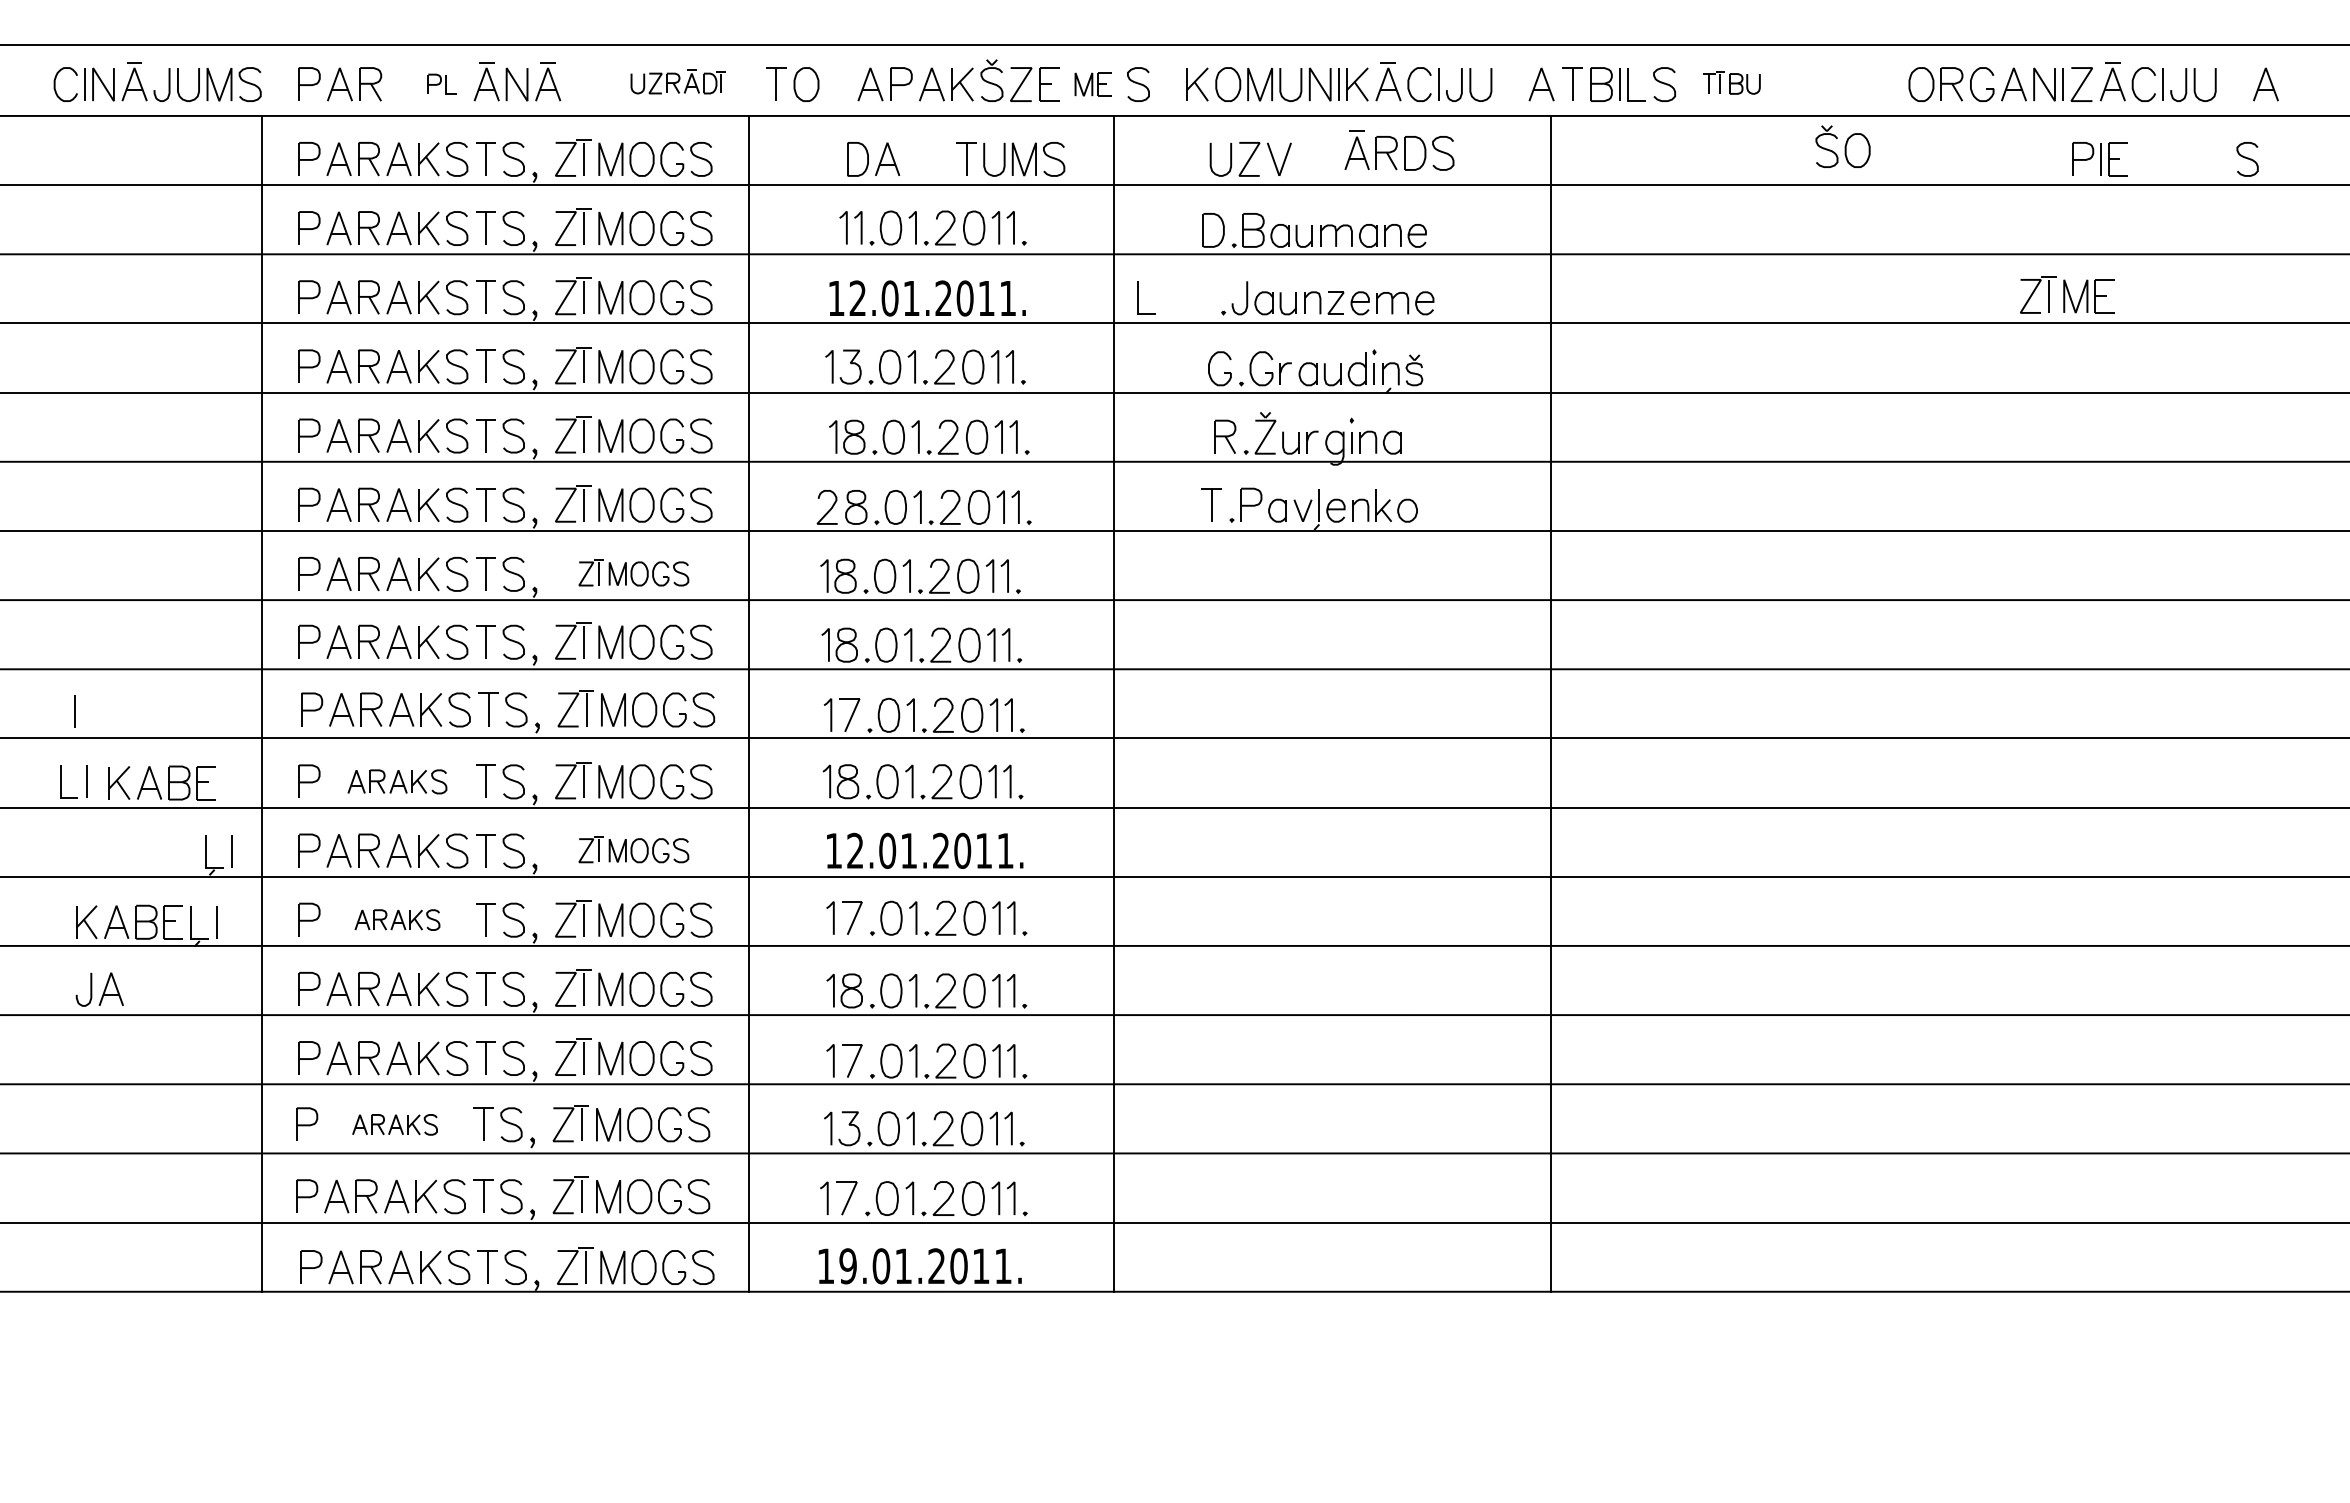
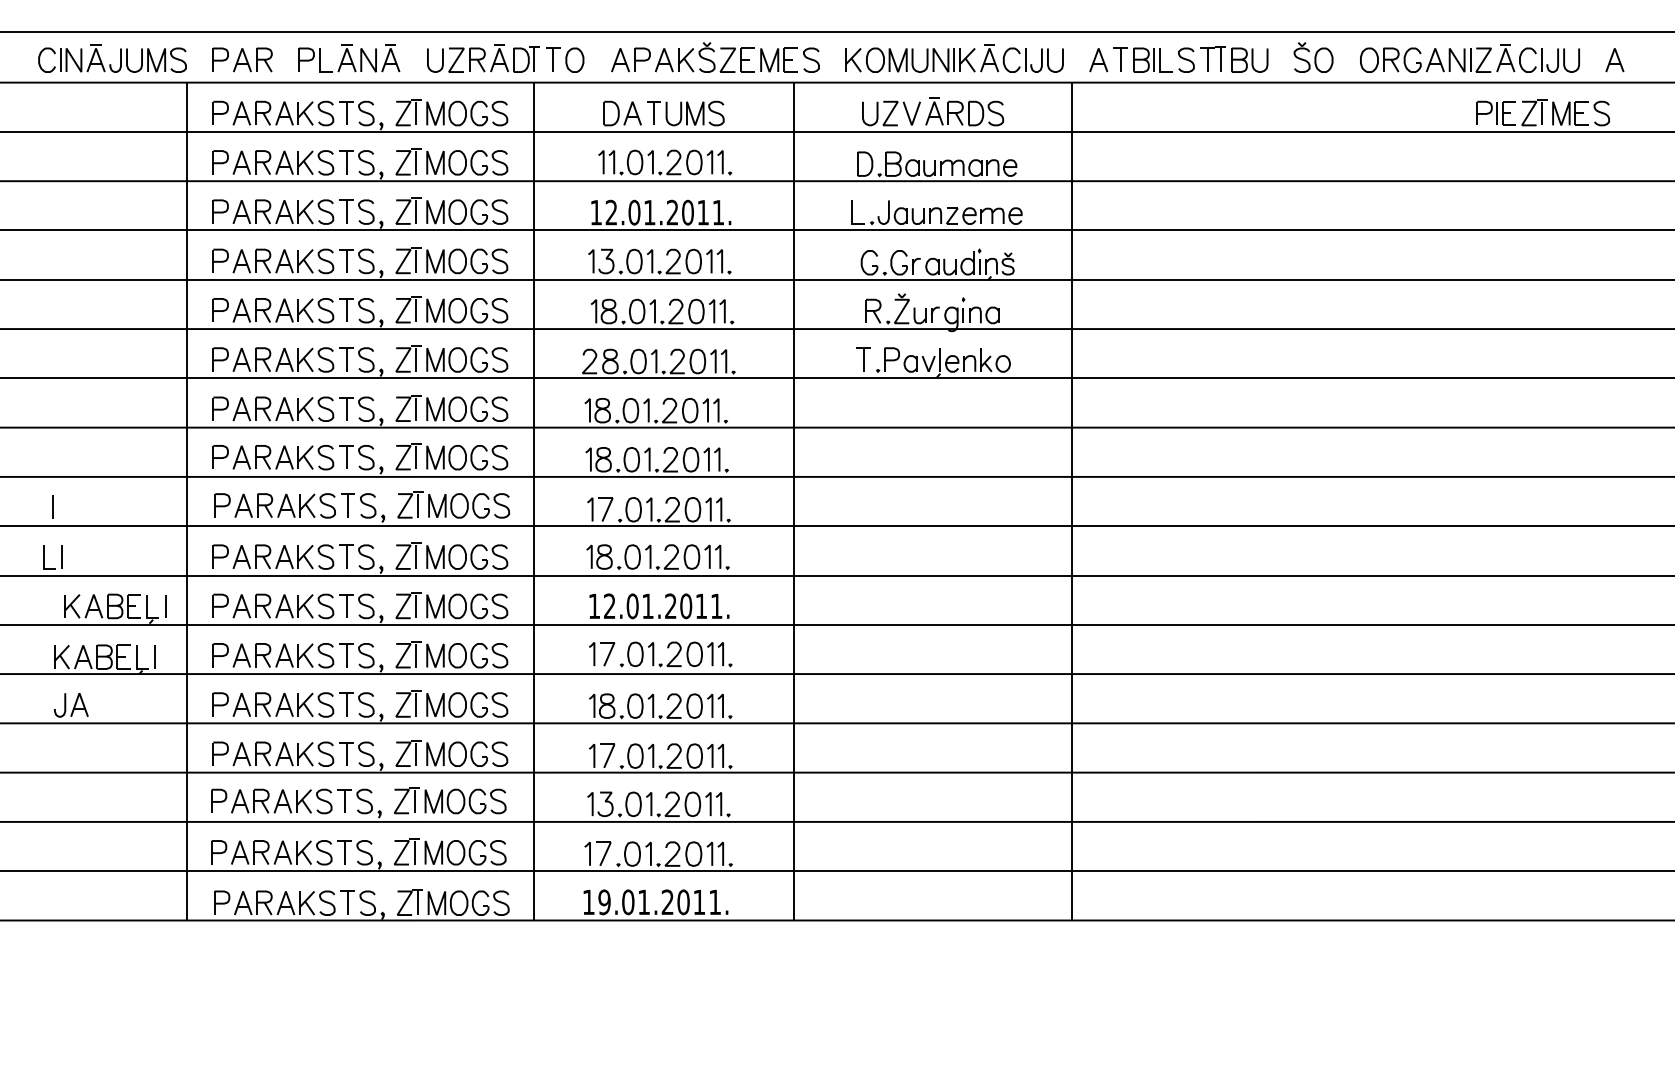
part: (678, 81) -> (483, 58), size x1.67
part: (1731, 82) -> (1234, 58), size x1.67
part: (441, 84) -> (314, 60), size x1.67
part: (1093, 84) -> (779, 60), size x1.43
part: (1842, 146) -> (1313, 57), moved
part: (1399, 150) -> (964, 111), moved
part: (1010, 159) -> (685, 113), moved
part: (2067, 294) -> (1555, 112), moved
line: (1138, 297) -> (852, 211), moved
part: (633, 572) -> (451, 407), size x1.43
line: (1551, 703) -> (1072, 501), moved
part: (397, 781) -> (283, 556), size x1.43
part: (161, 782) -> (102, 606), moved
part: (633, 849) -> (451, 605), size x1.43
part: (397, 919) -> (283, 655), size x1.67
part: (394, 1124) -> (281, 801), size x1.67

